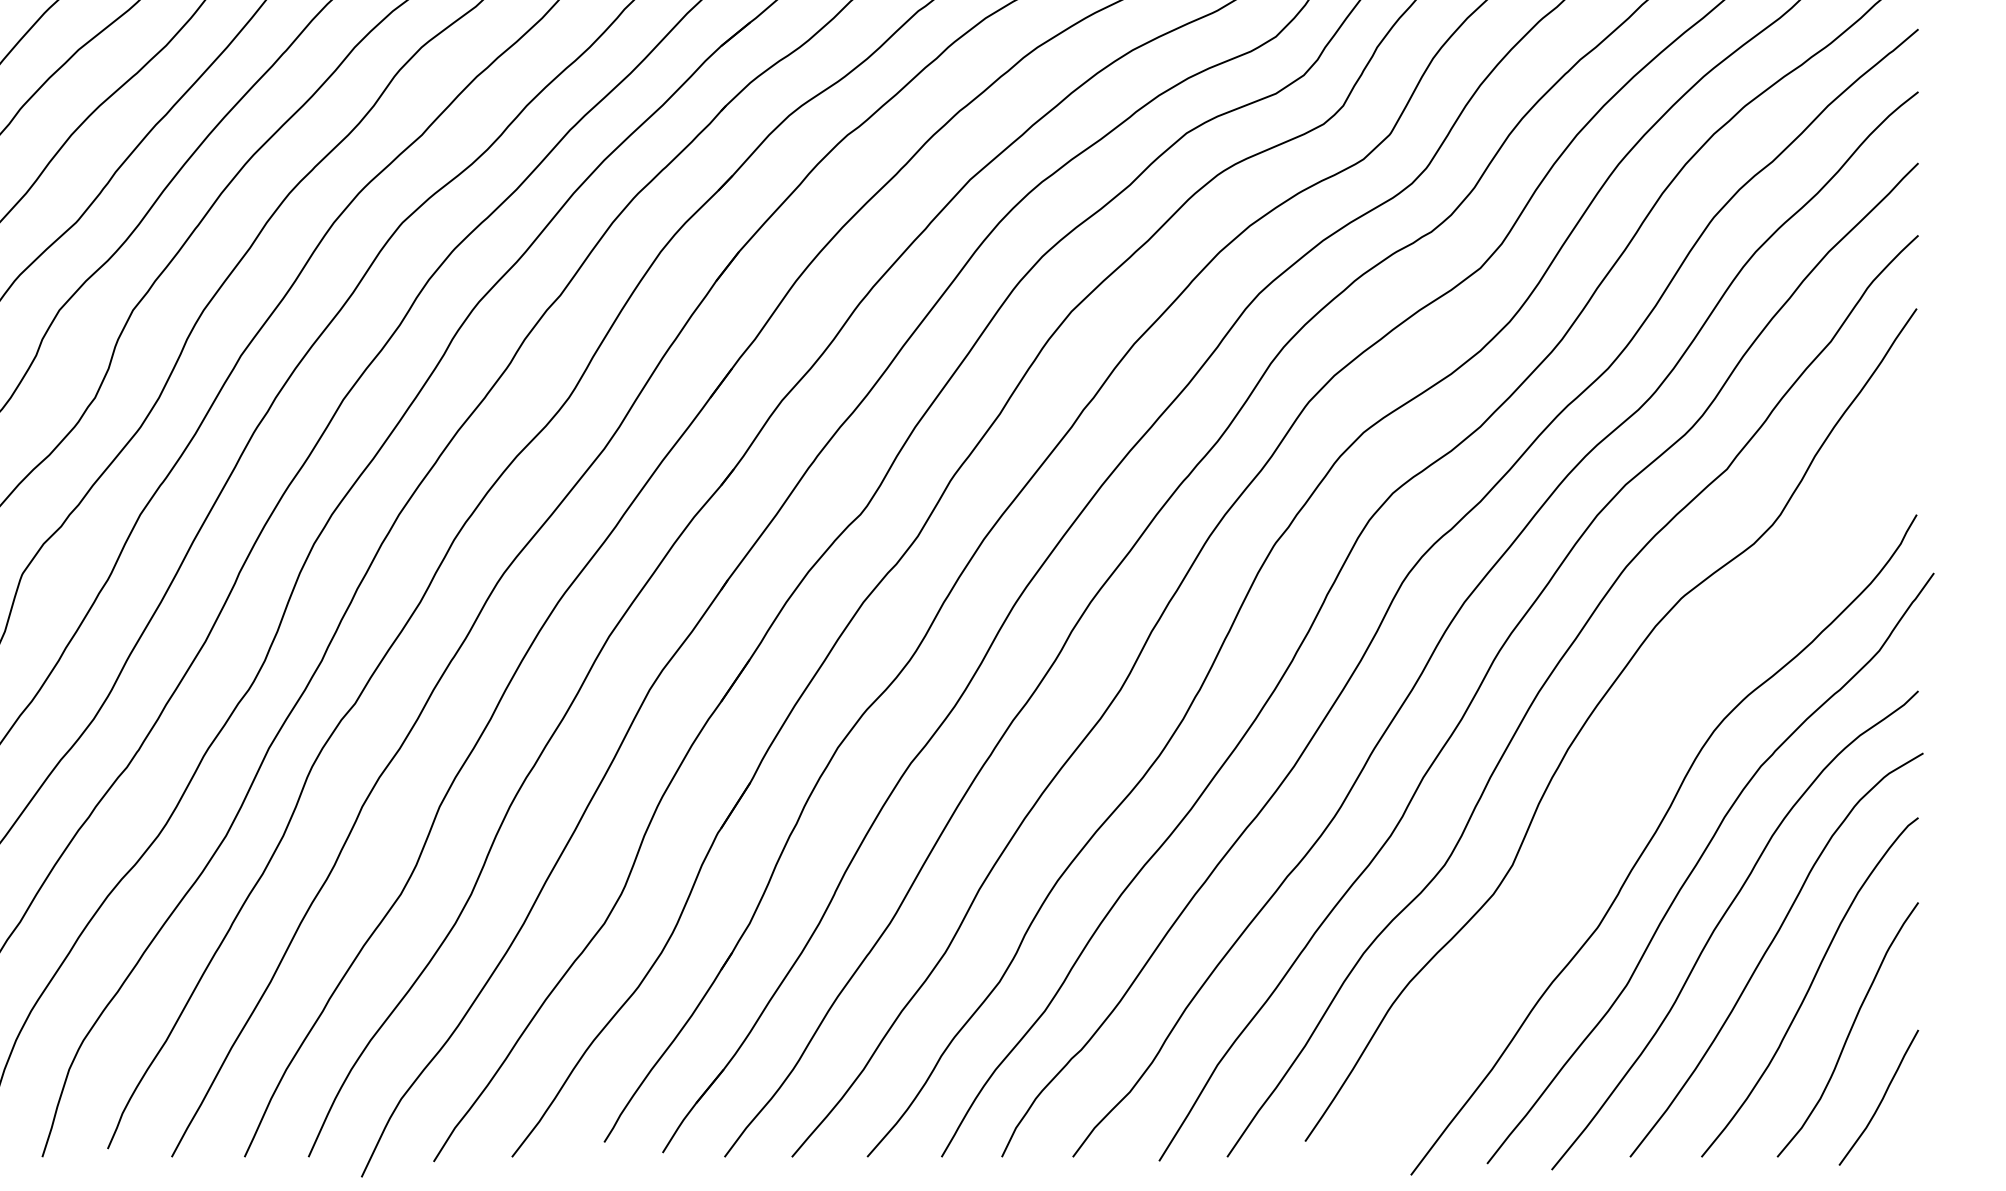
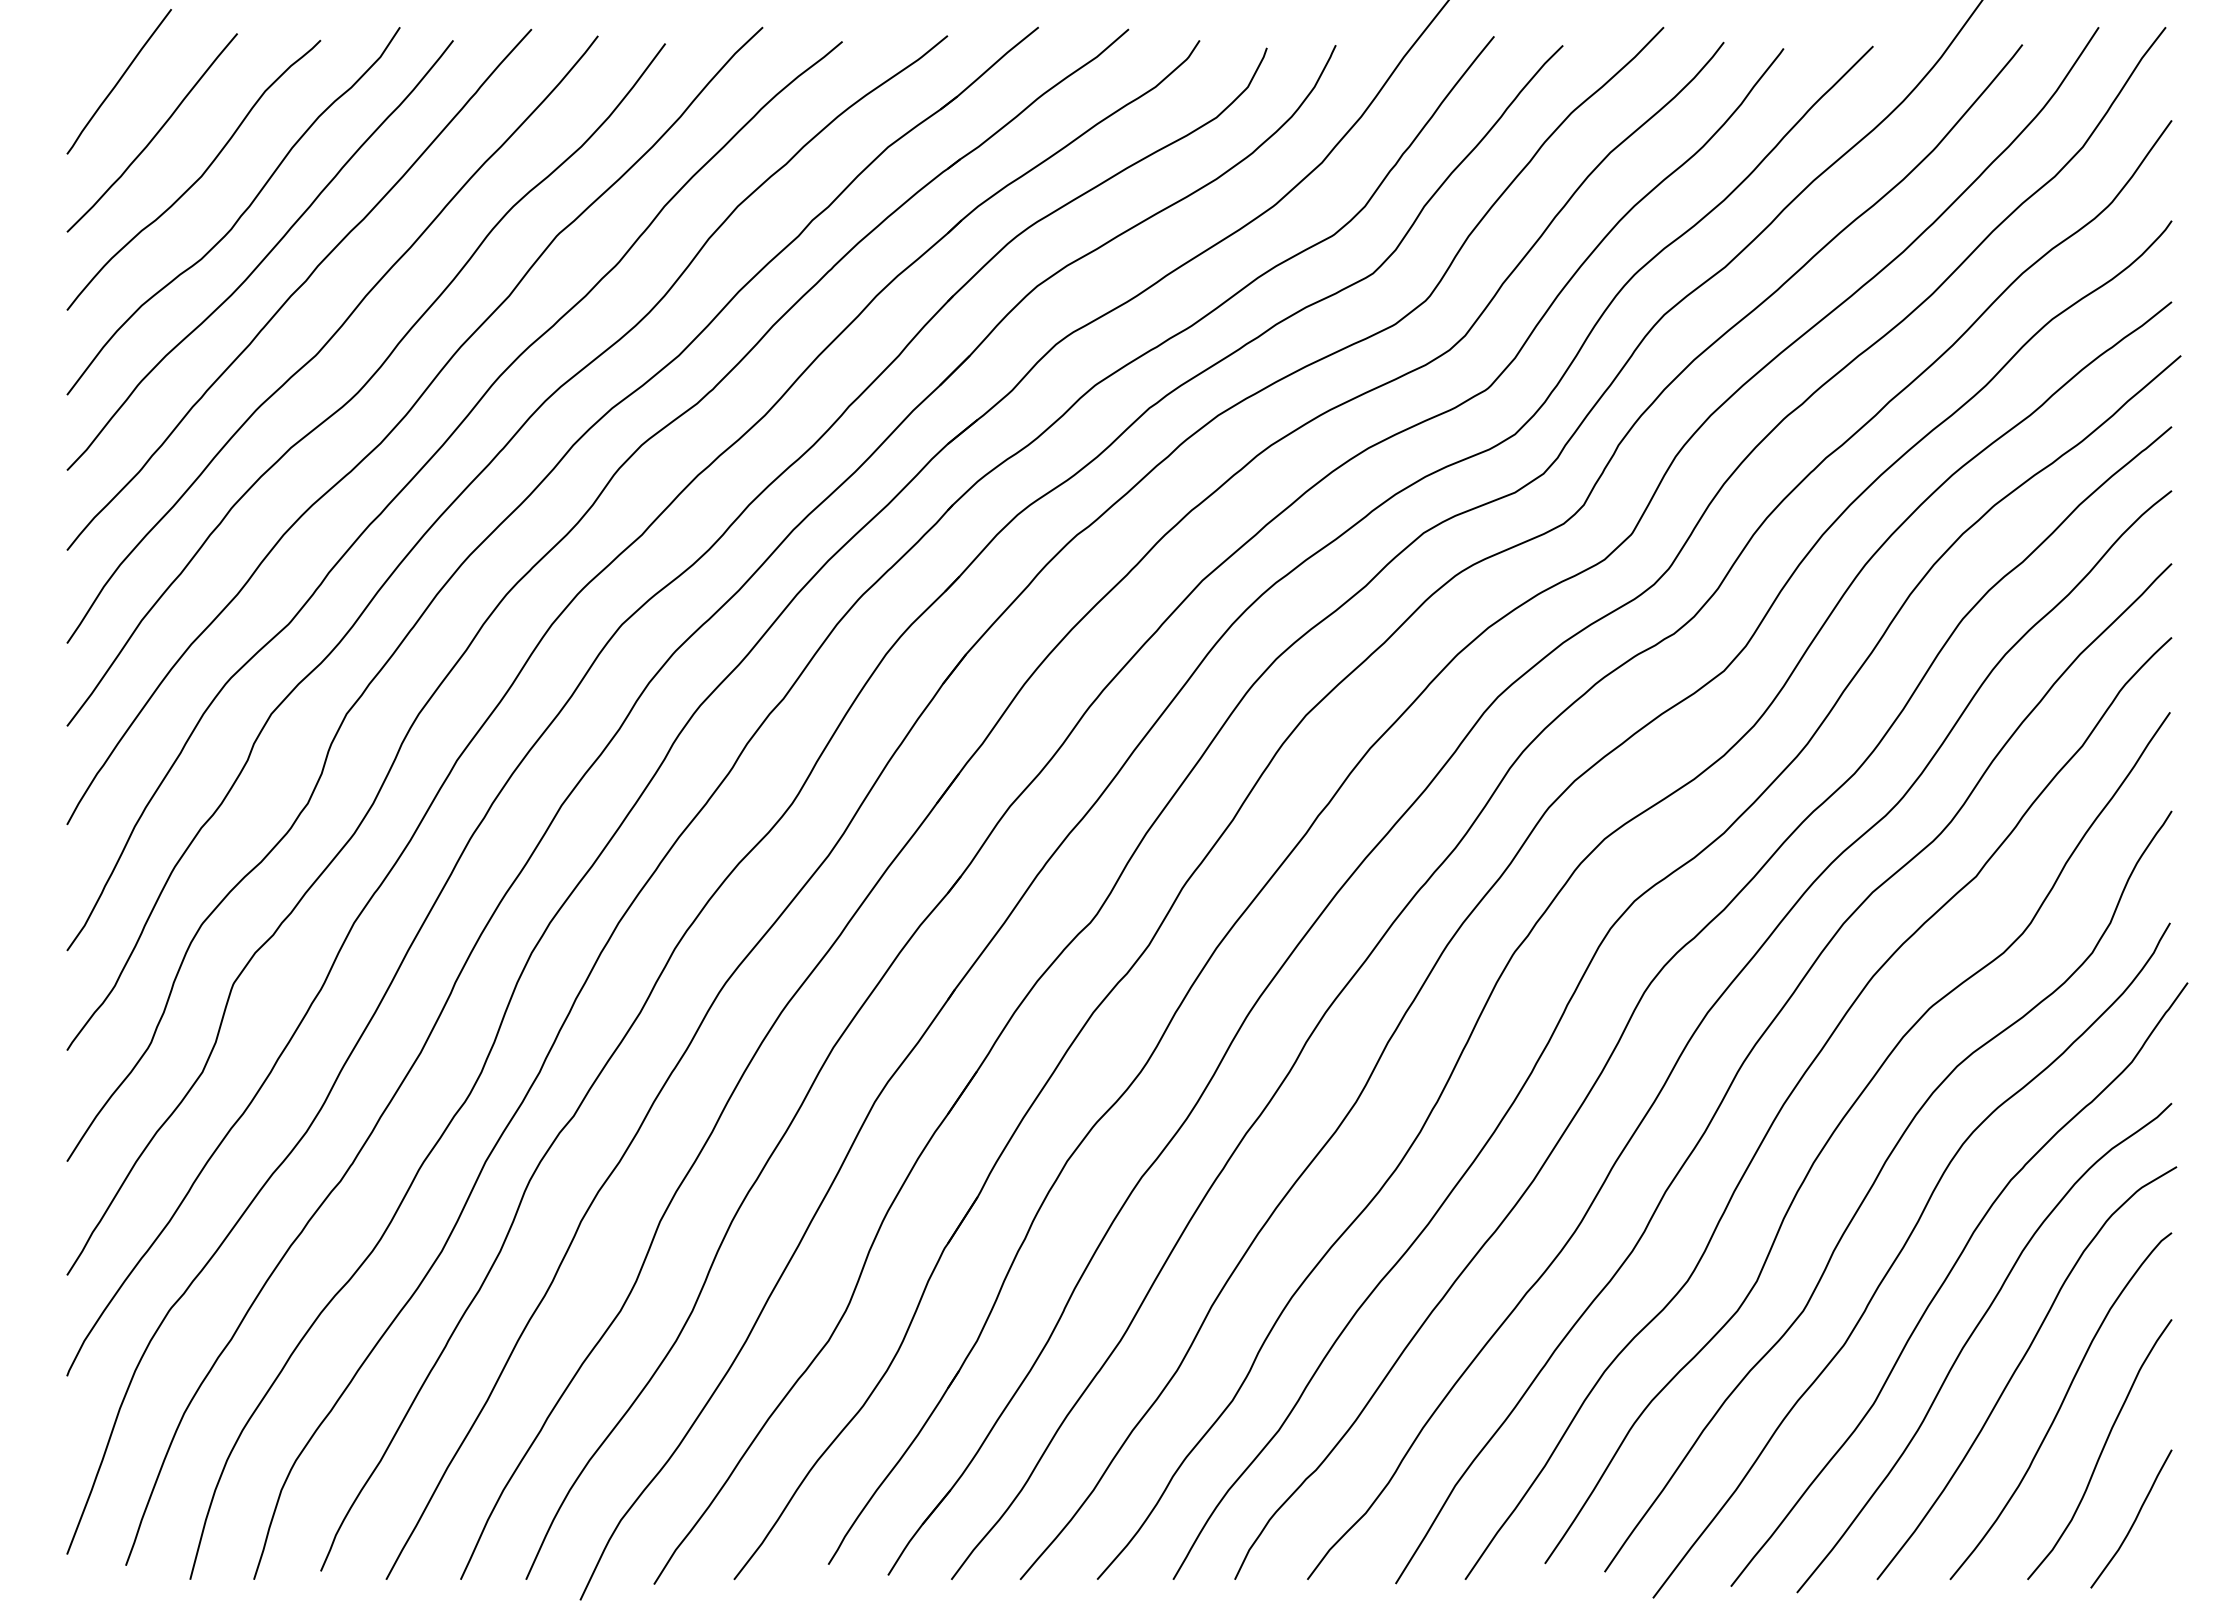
curve: (1627, 770) -> (1874, 1184), added

